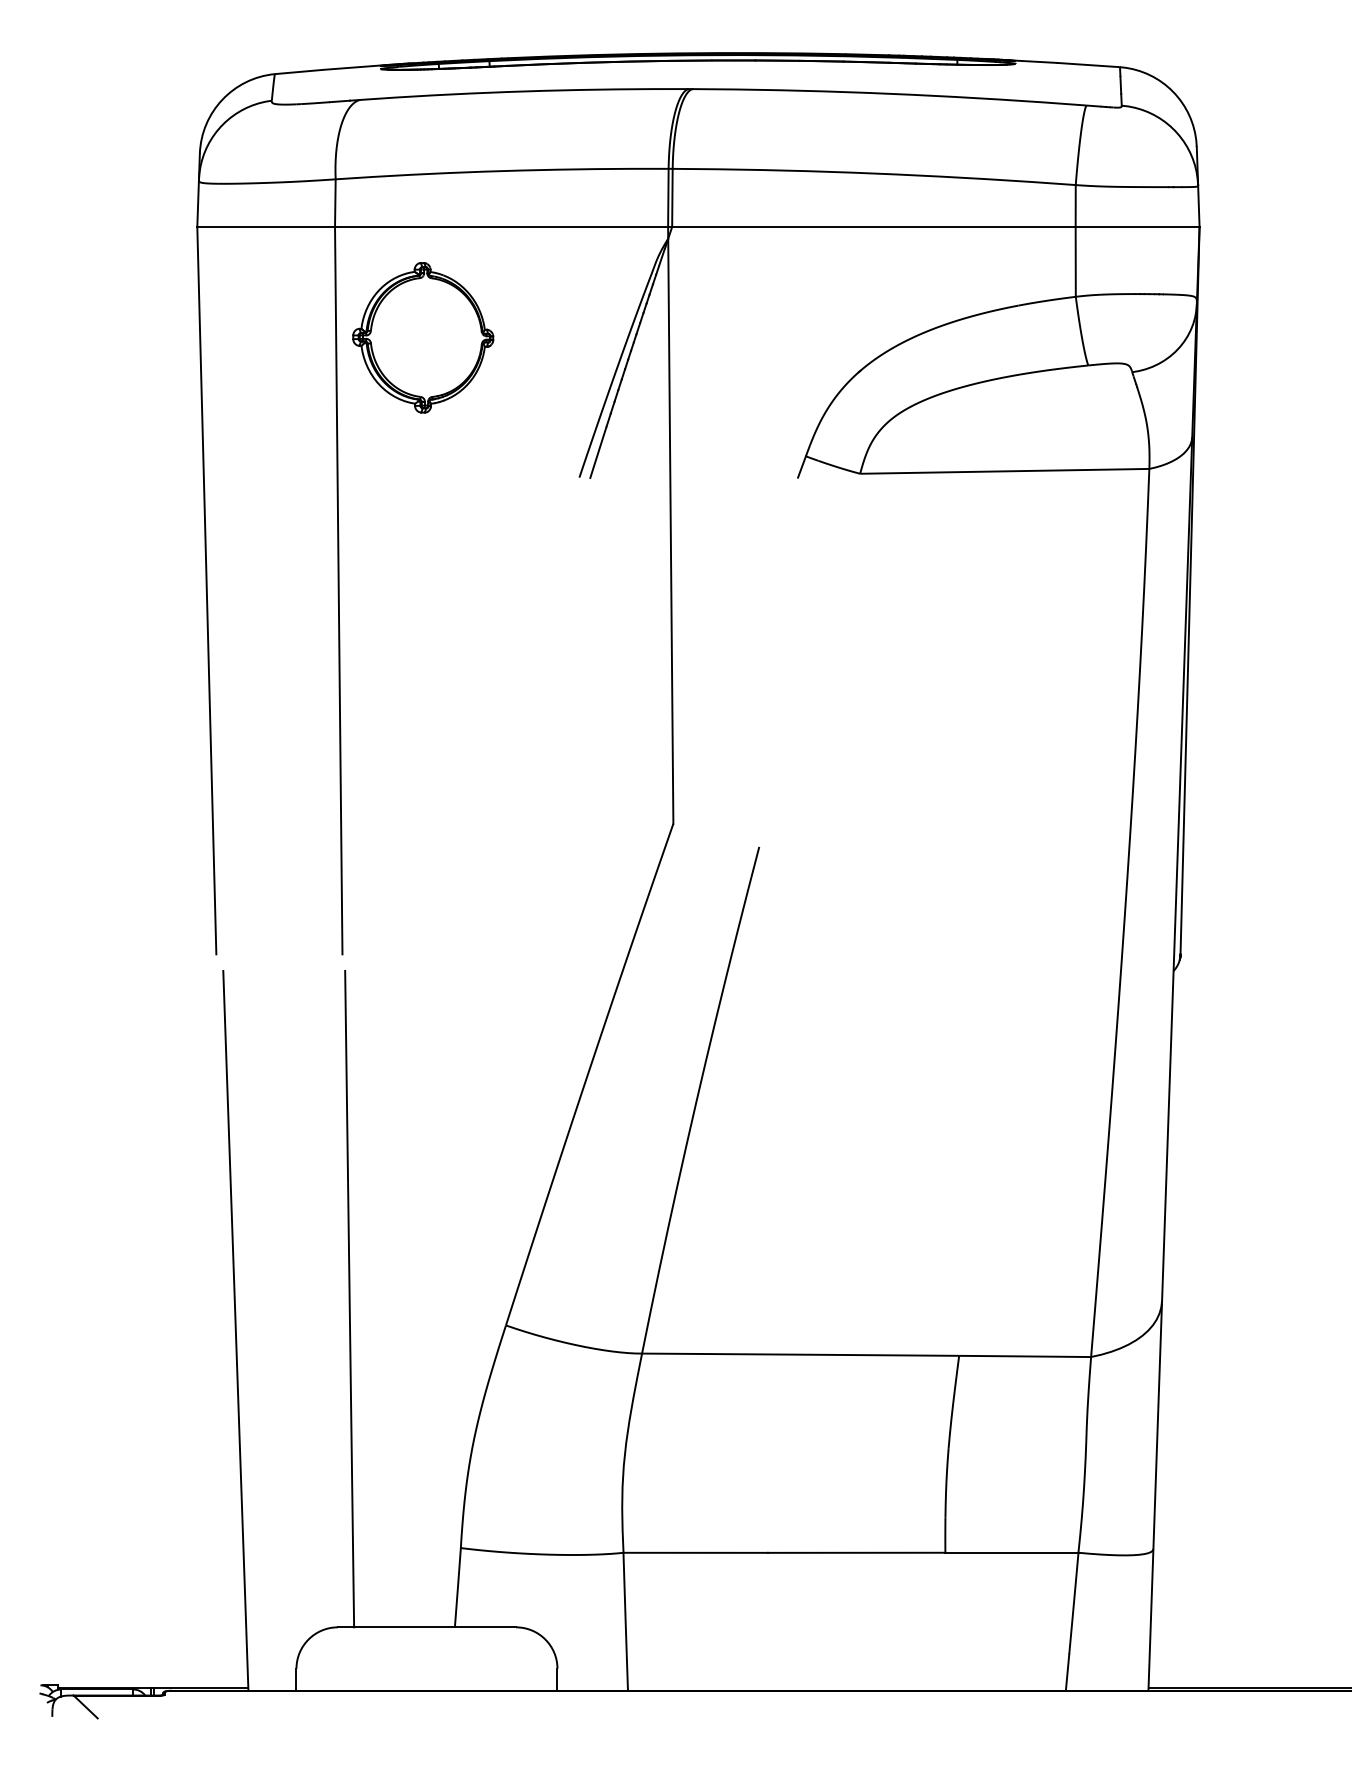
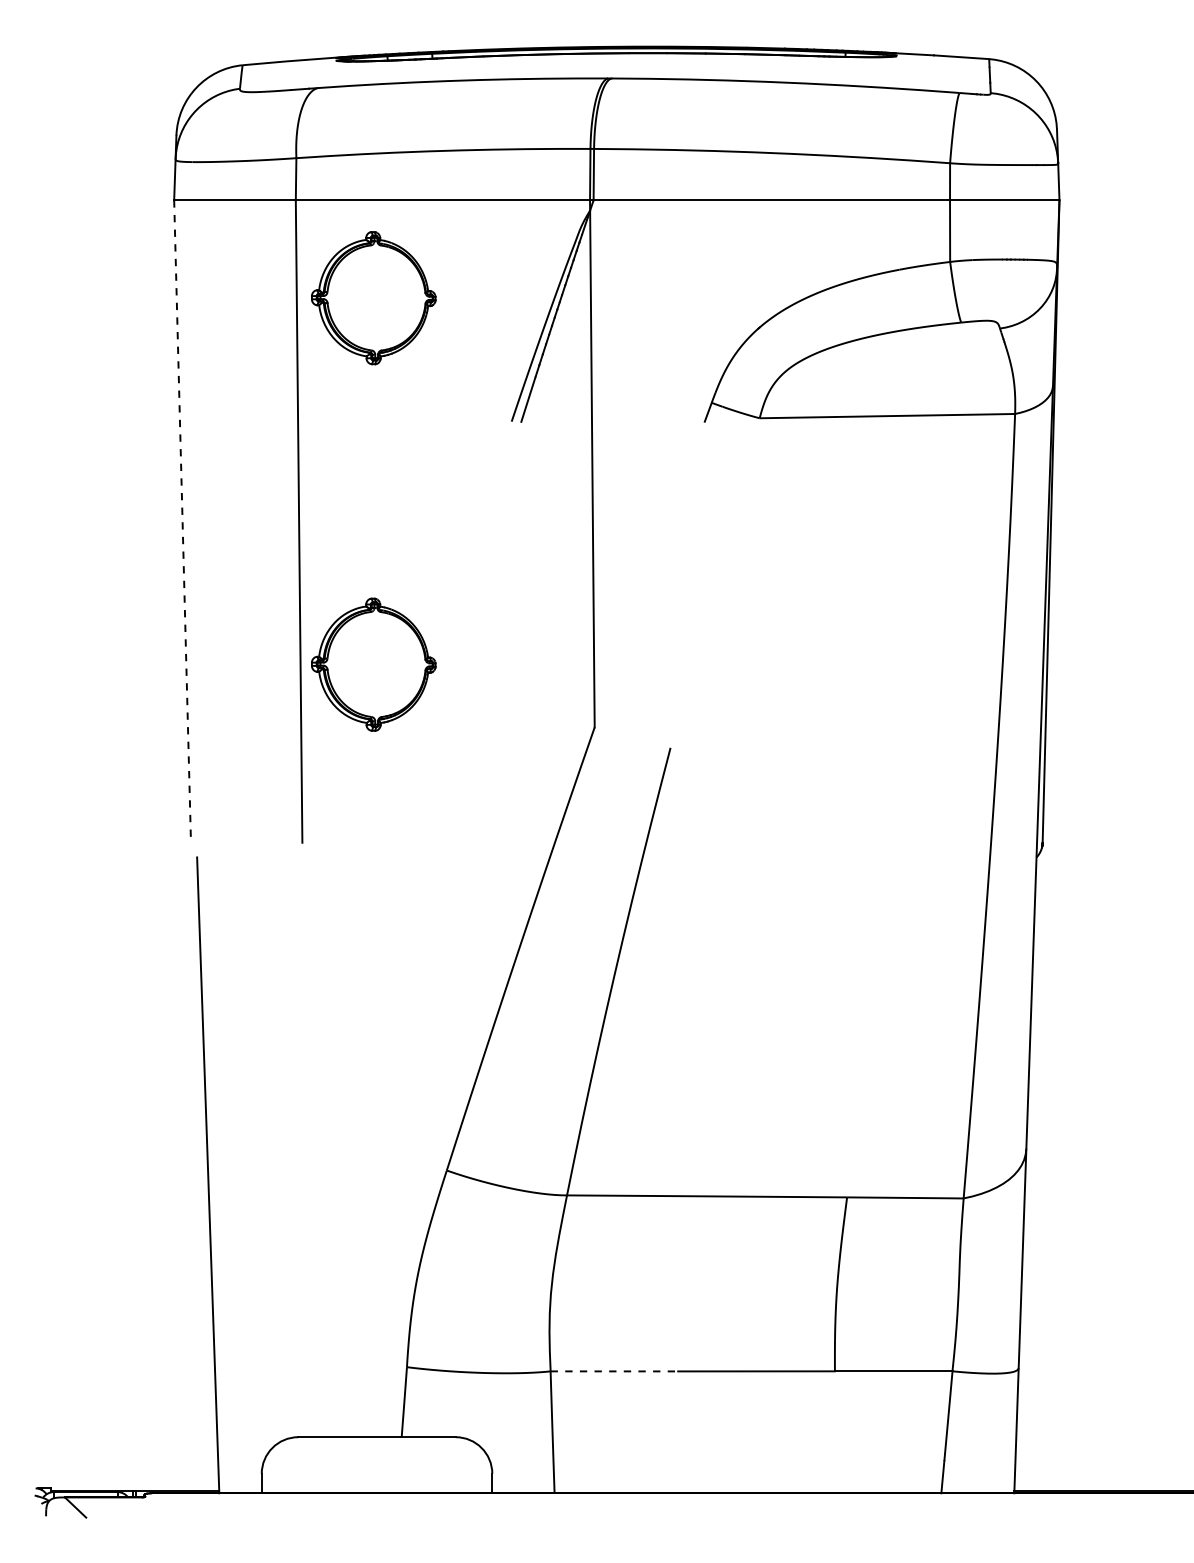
line: (206, 590) -> (182, 521), solid -> dashed
part: (423, 752) -> (373, 664), added
line: (349, 1298) -> (308, 1146), removed
line: (696, 1552) -> (615, 1371), solid -> dashed

